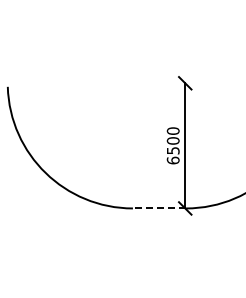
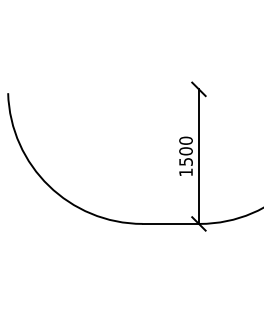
text: (172, 160) -> (185, 172), 6500 -> 1500
line: (159, 208) -> (171, 223), dashed -> solid

